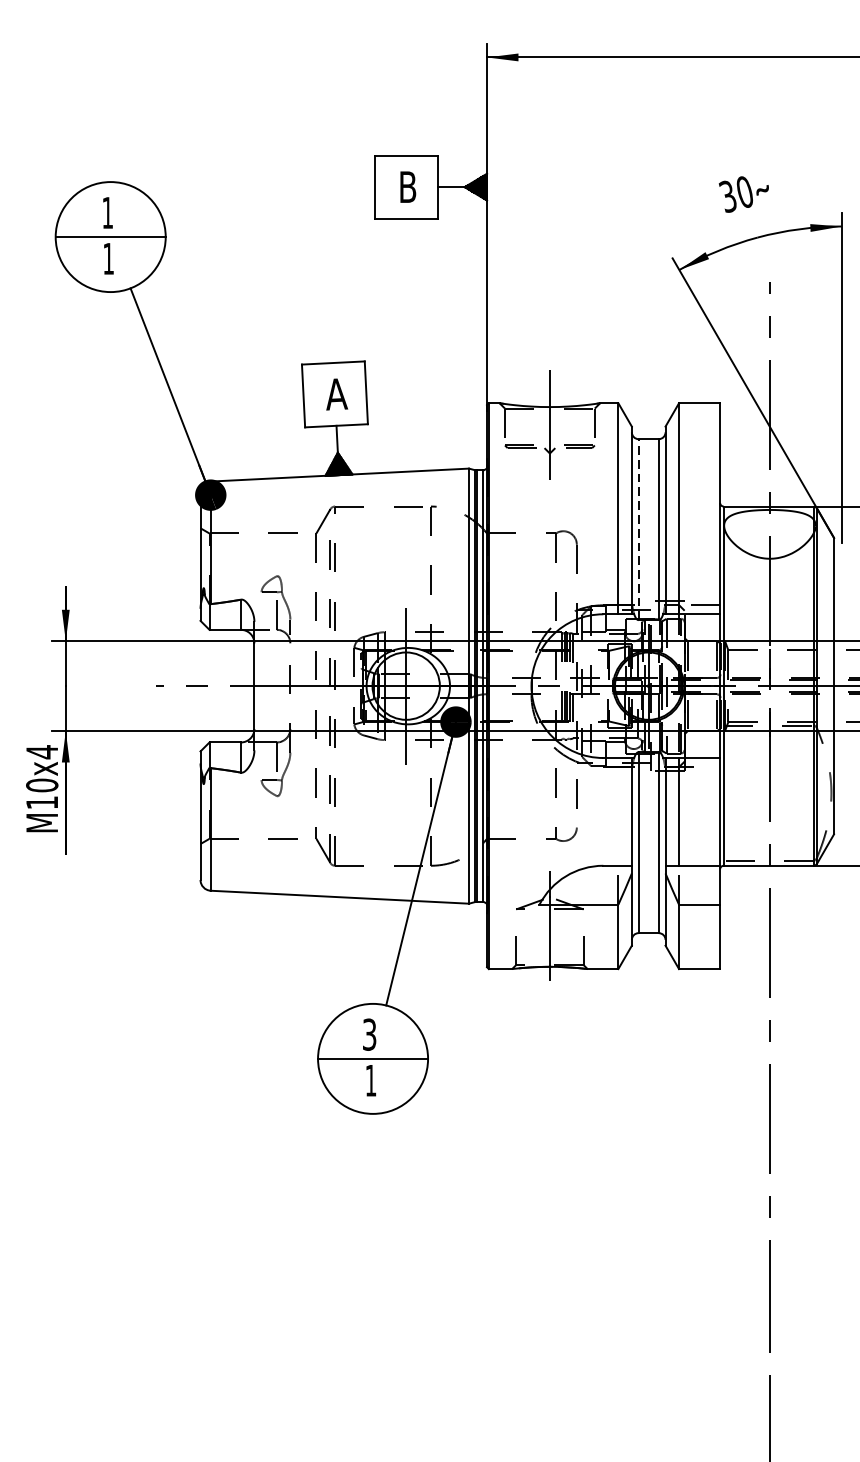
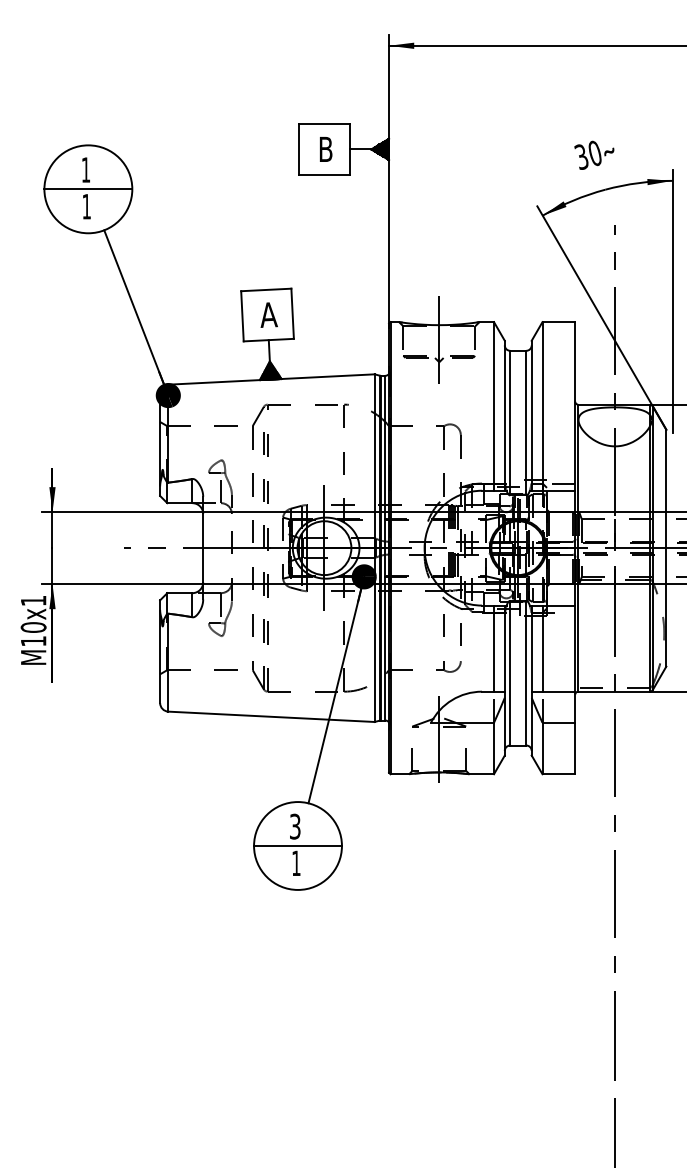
line: (639, 528) -> (510, 422), dashed -> solid
text: (42, 751) -> (33, 600), M10x4 -> M10x1
line: (618, 811) -> (494, 648), added

